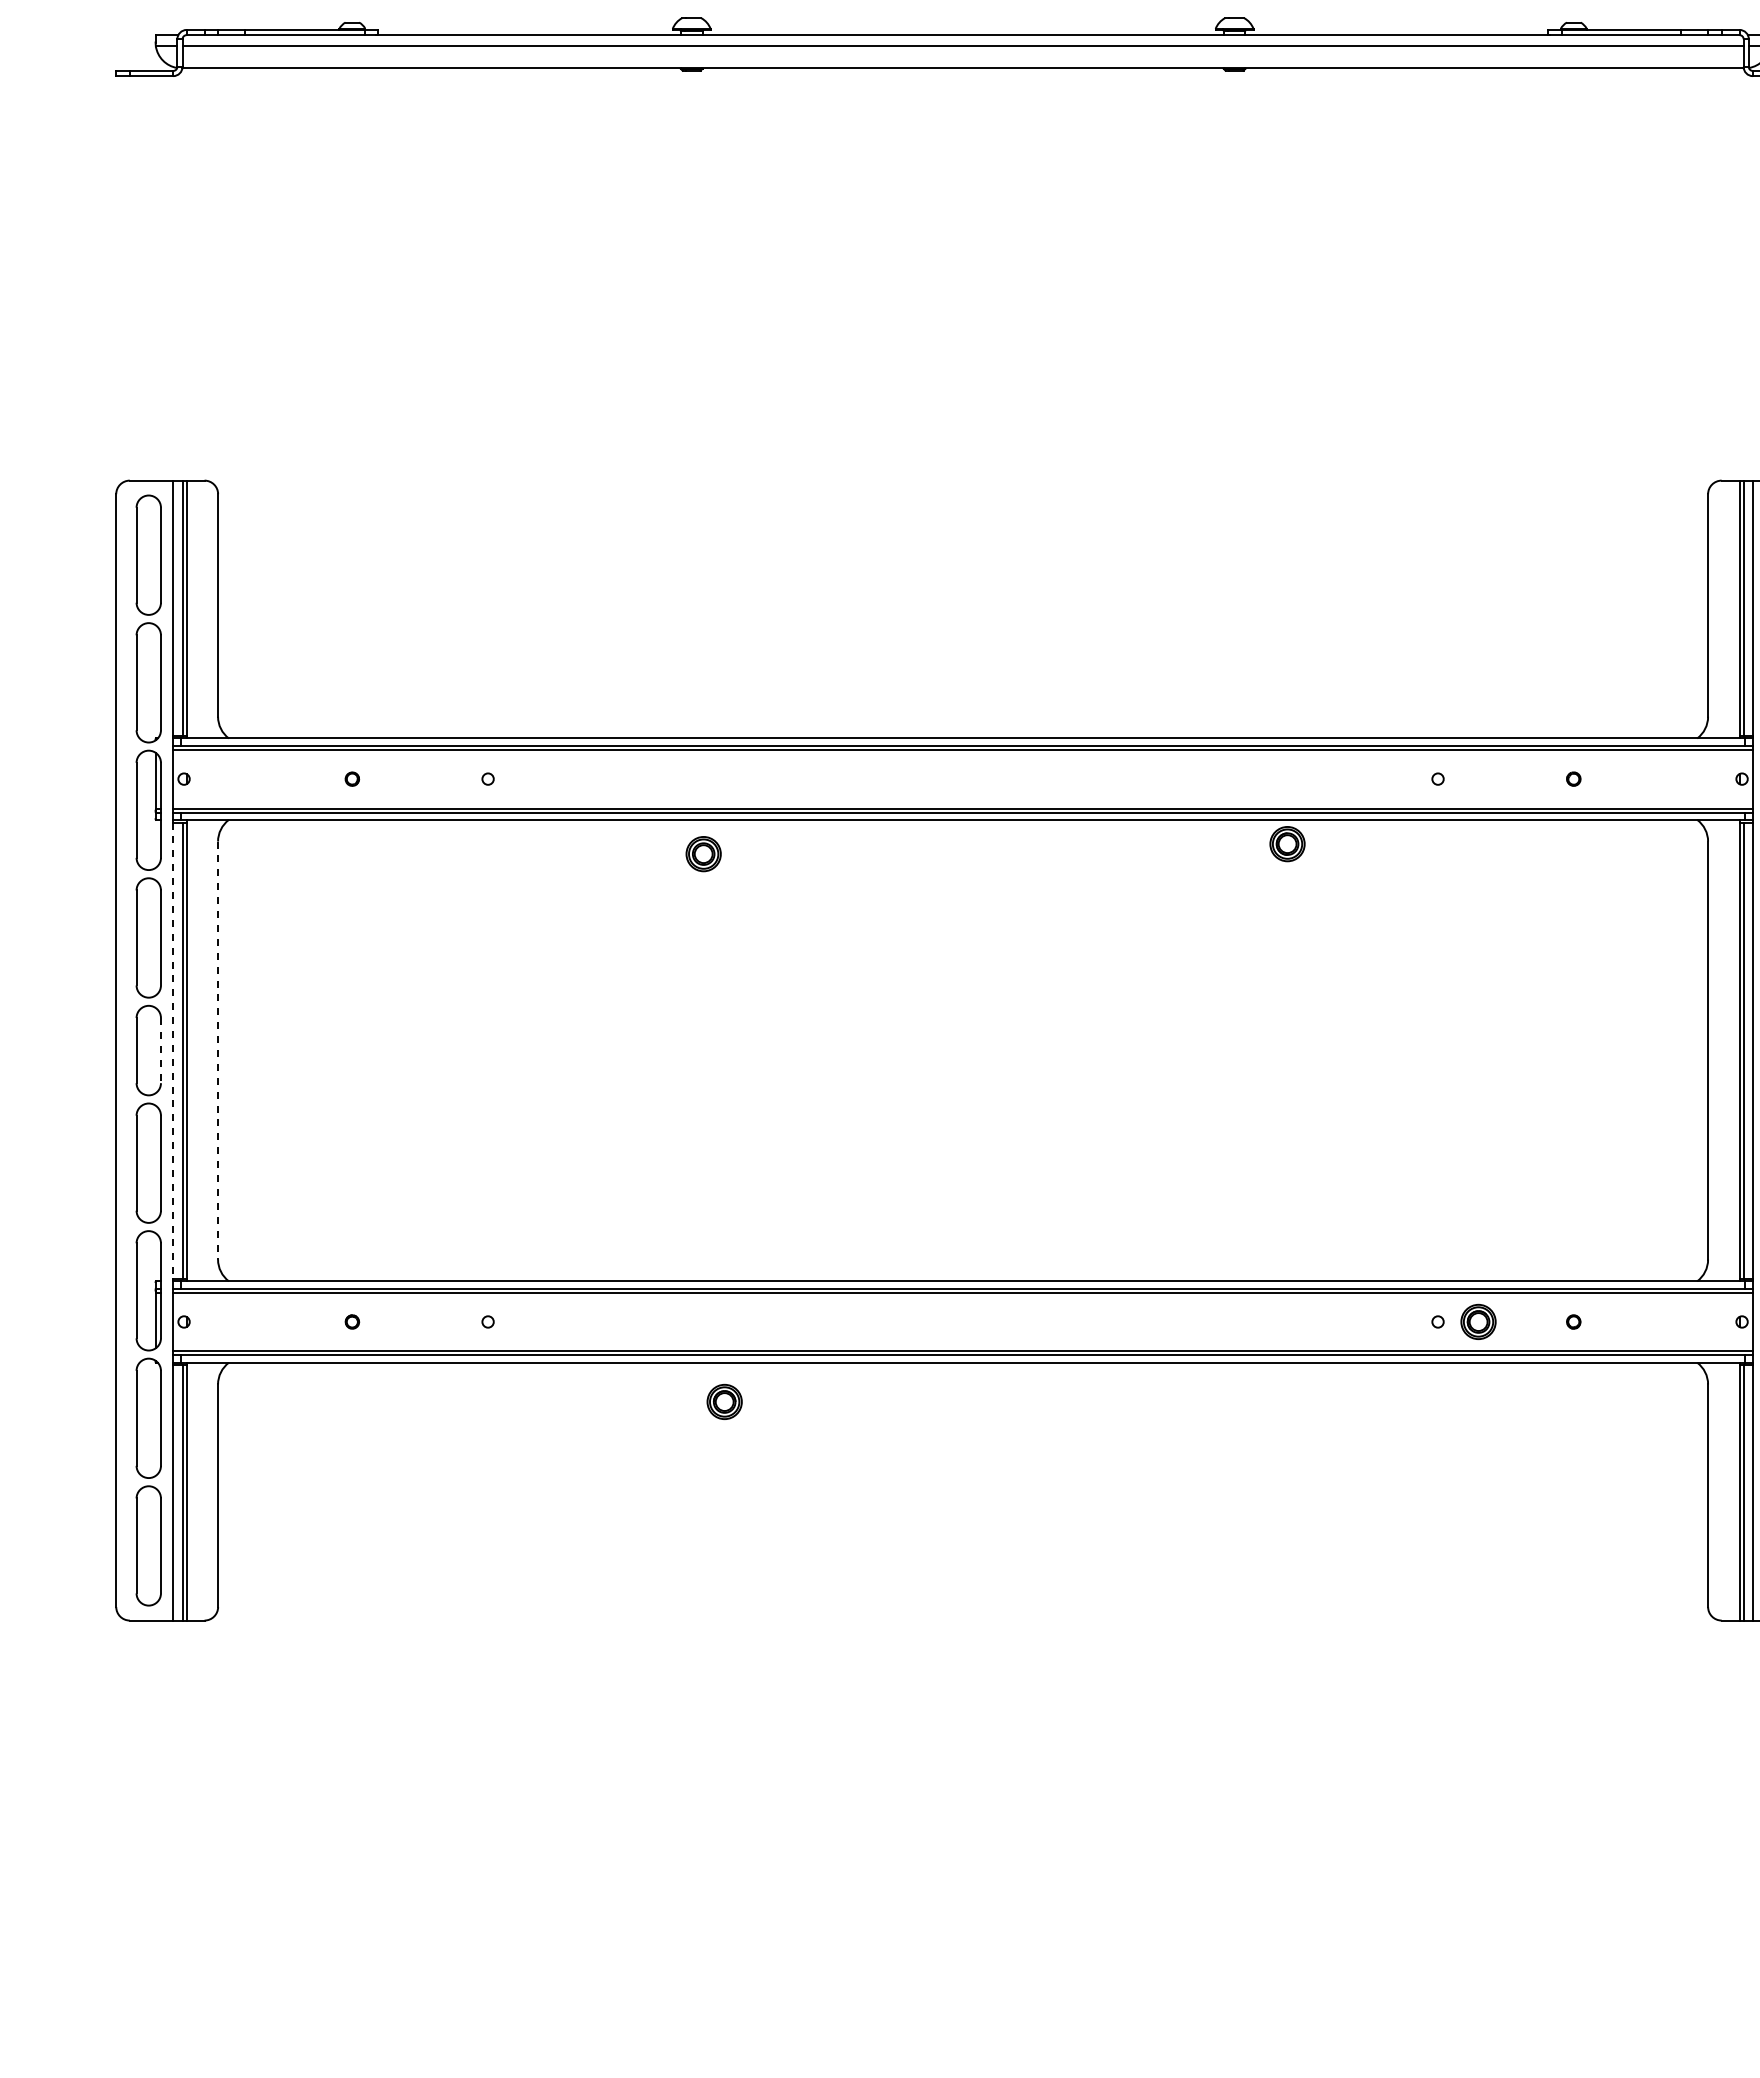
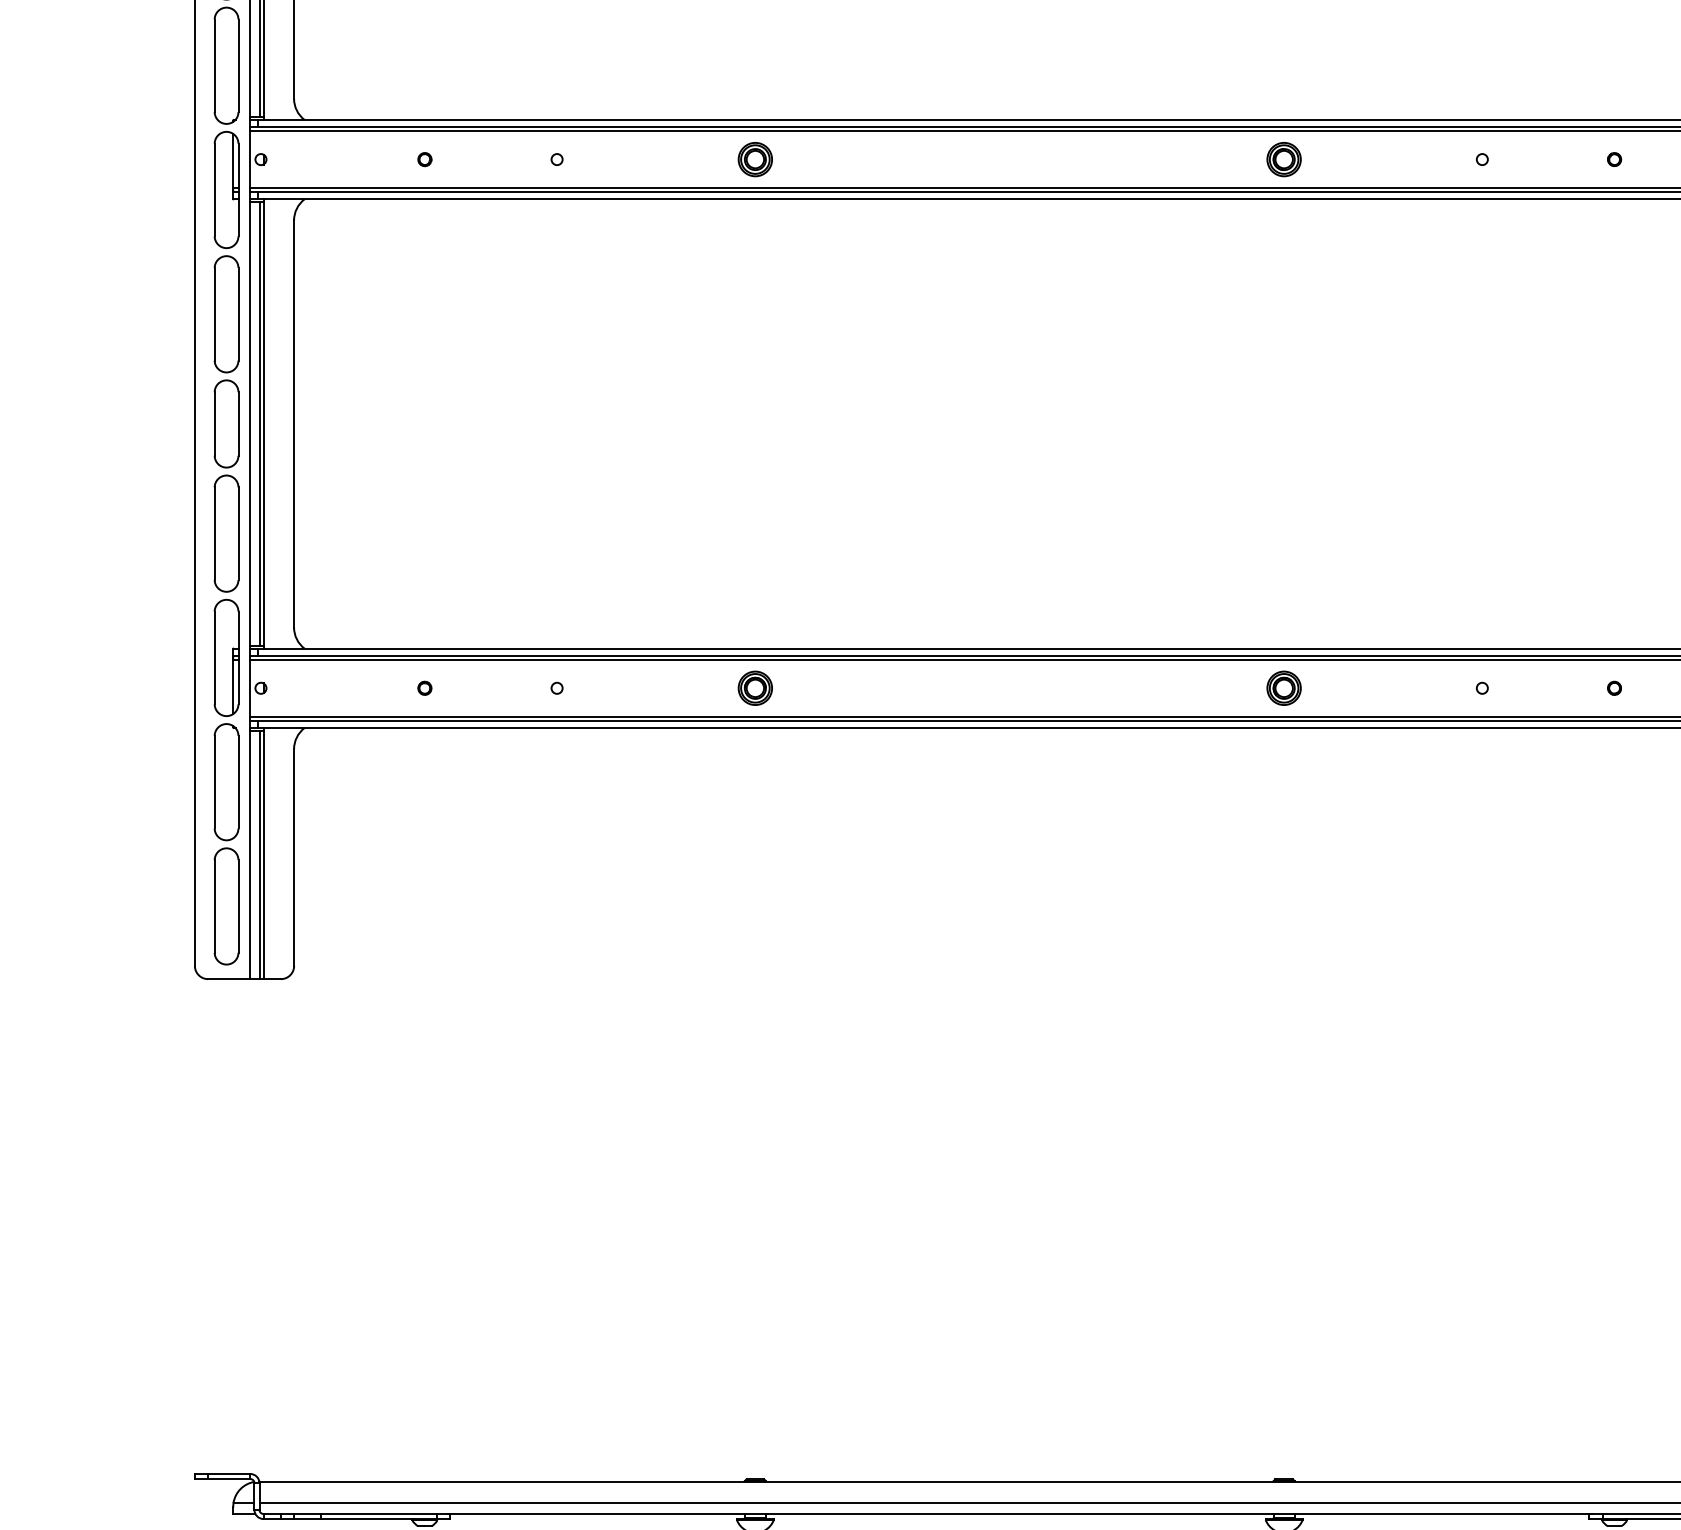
part: (1287, 844) -> (1284, 159), moved
part: (703, 854) -> (755, 159), moved
line: (161, 1050) -> (238, 423), dashed -> solid
line: (218, 1050) -> (294, 423), dashed -> solid
line: (173, 1051) -> (250, 424), dashed -> solid
part: (1478, 1321) -> (1284, 687), moved
part: (724, 1401) -> (755, 687), moved

